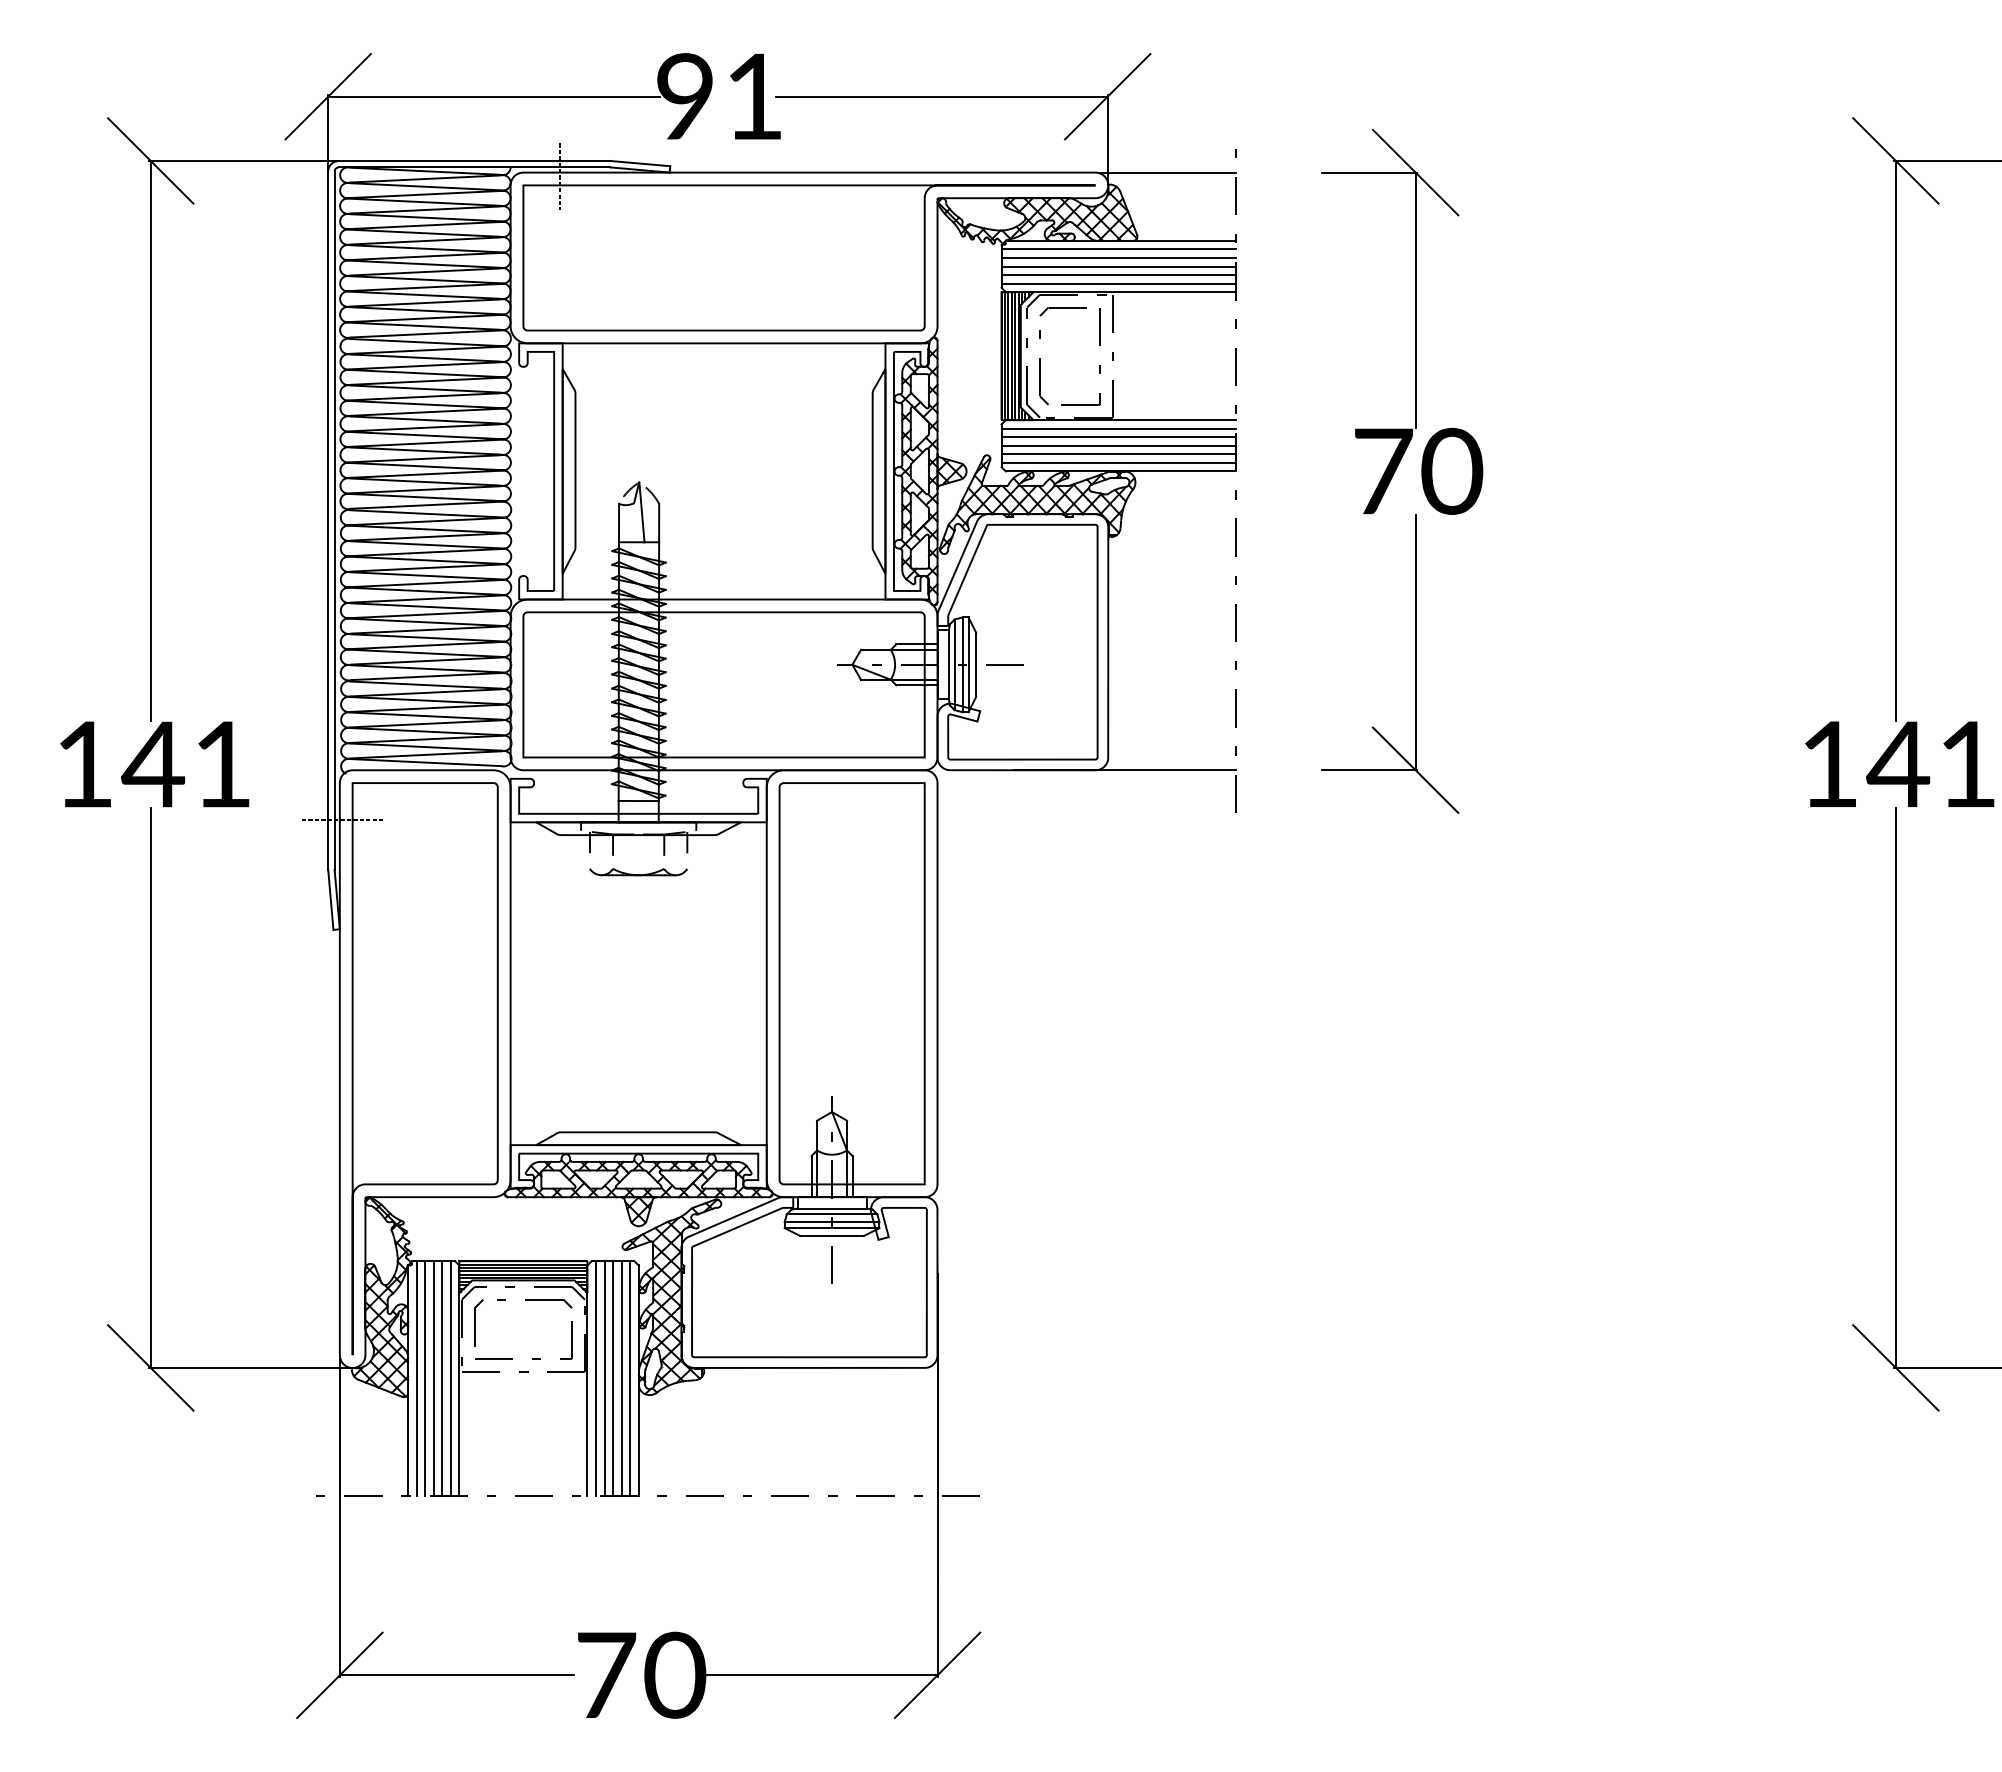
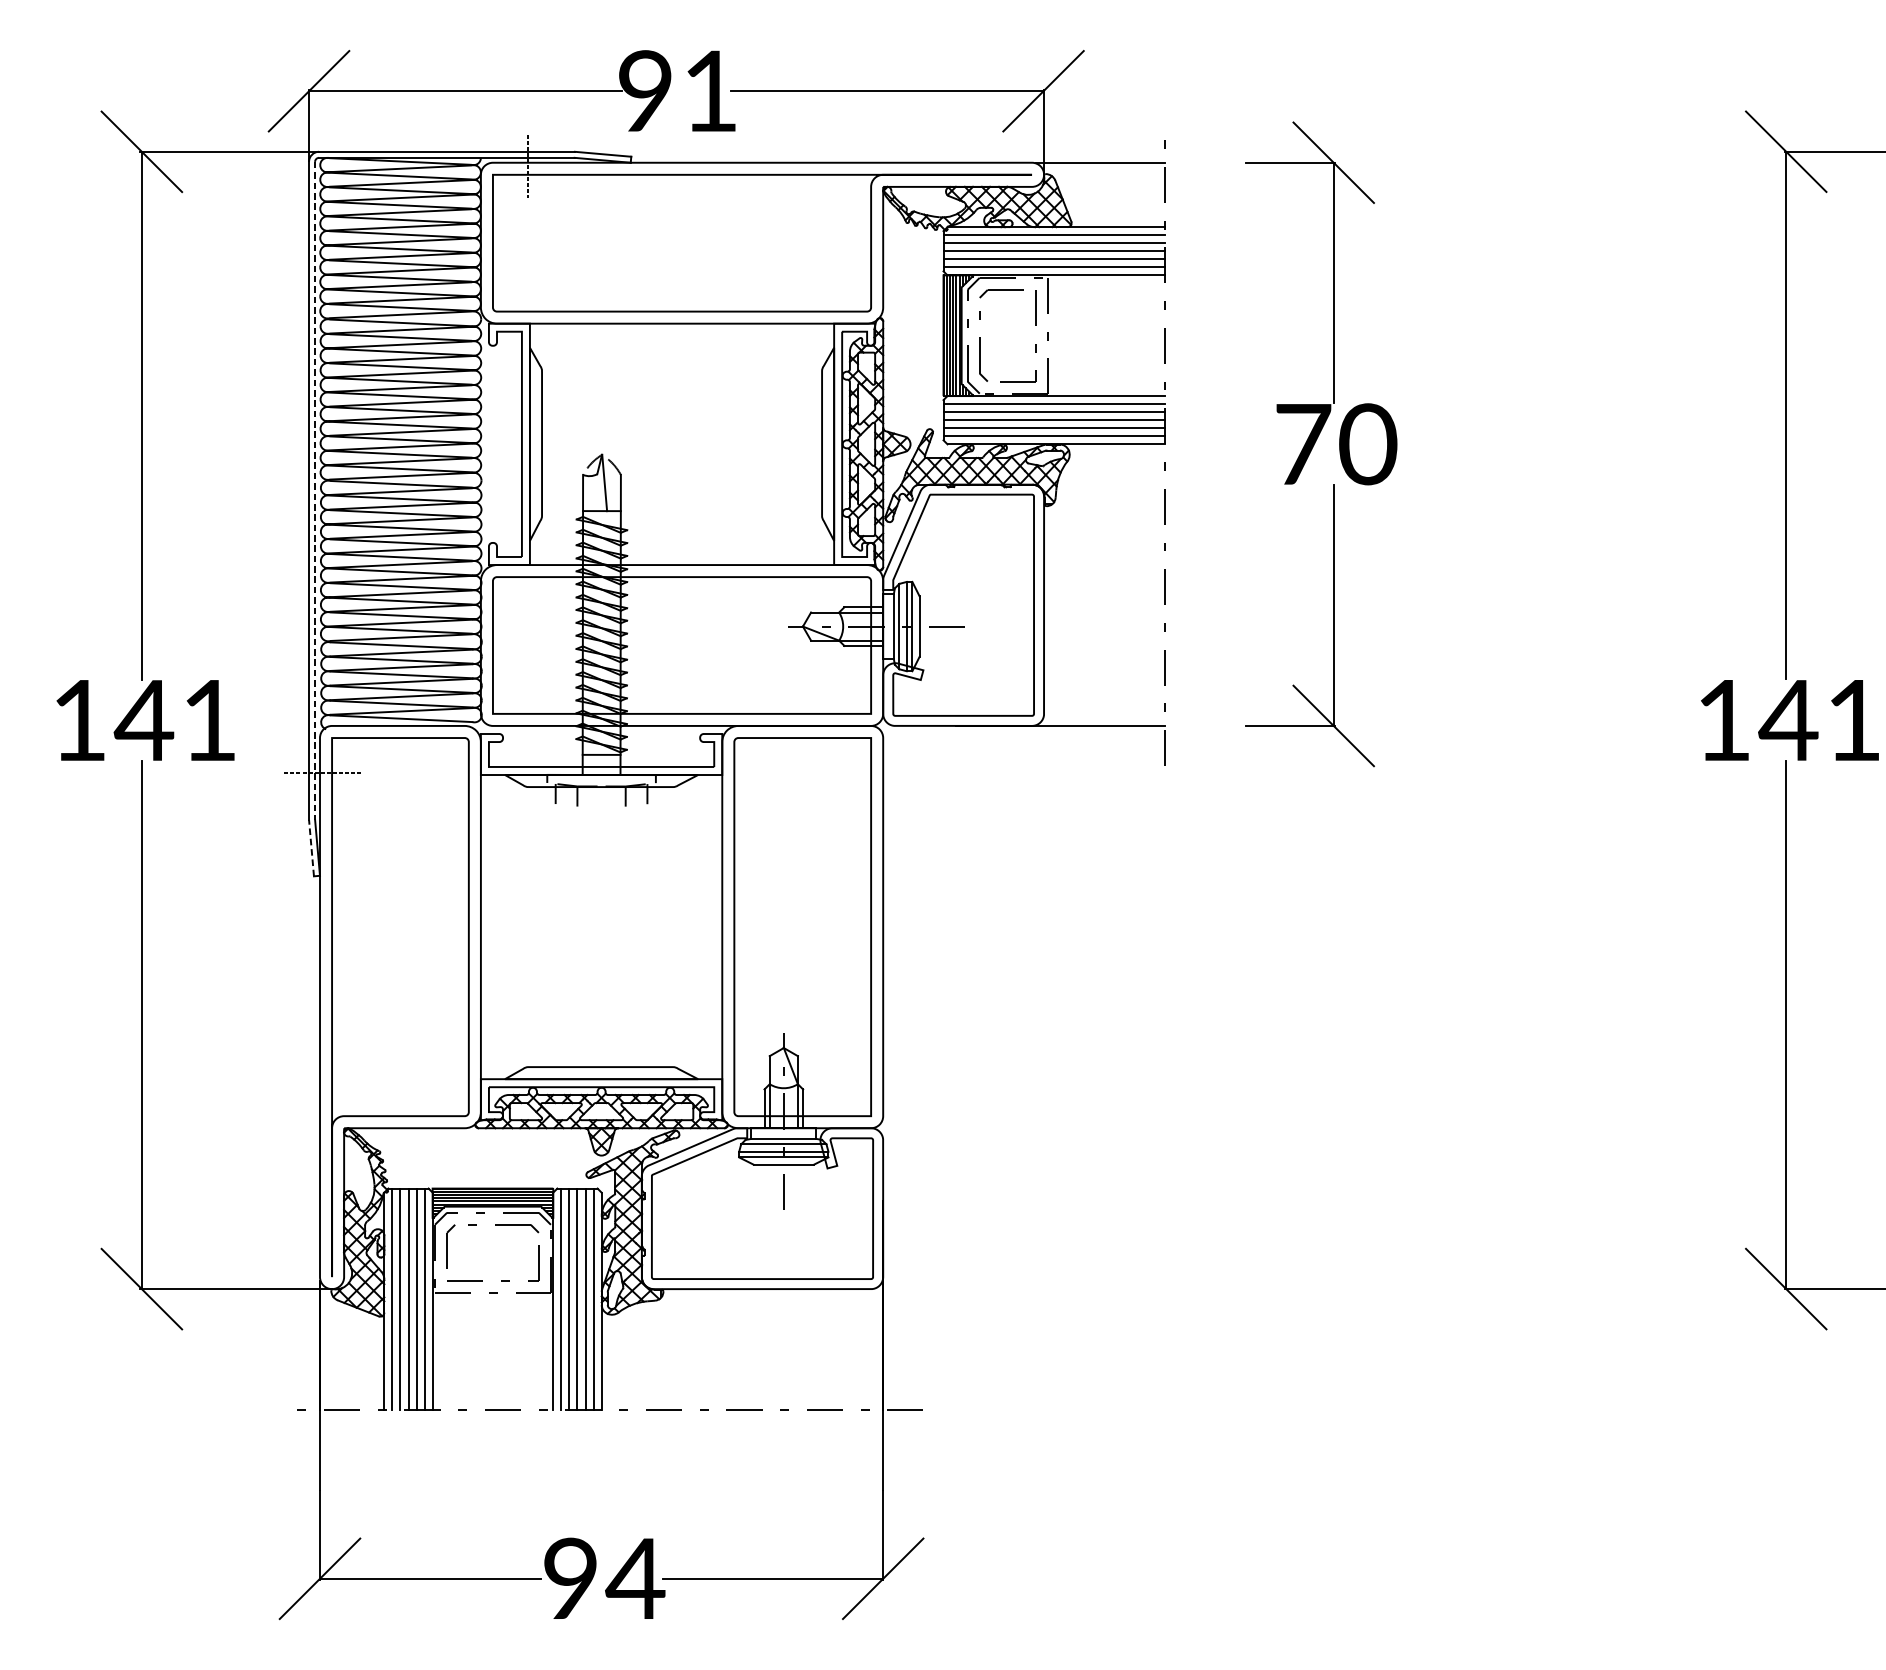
line: (334, 521) -> (314, 491), solid -> dashed
part: (638, 872) -> (601, 822), removed
line: (330, 899) -> (311, 847), solid -> dashed
text: (642, 1674) -> (605, 1578), 70 -> 94

